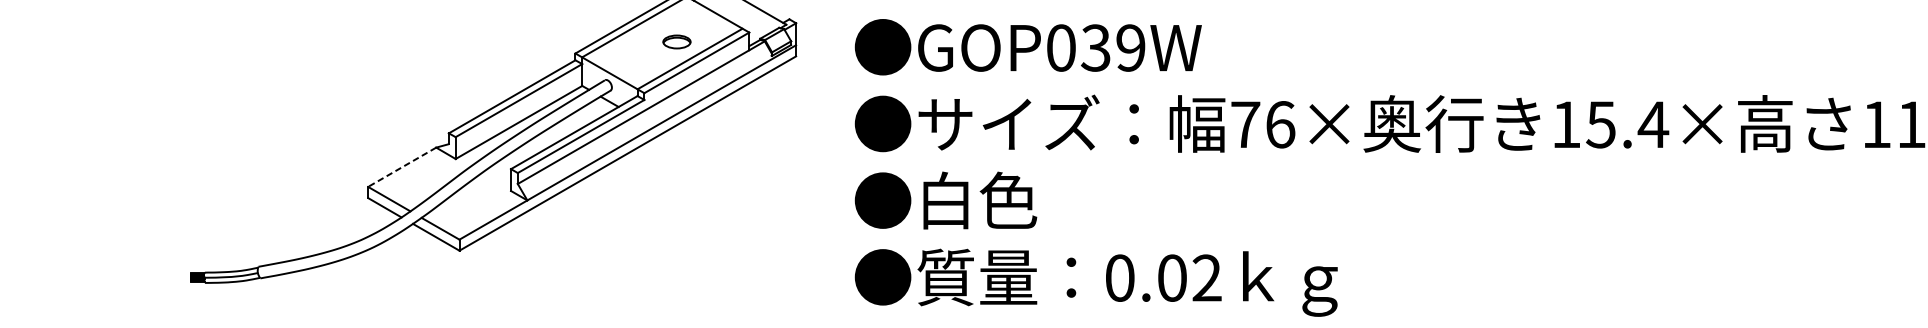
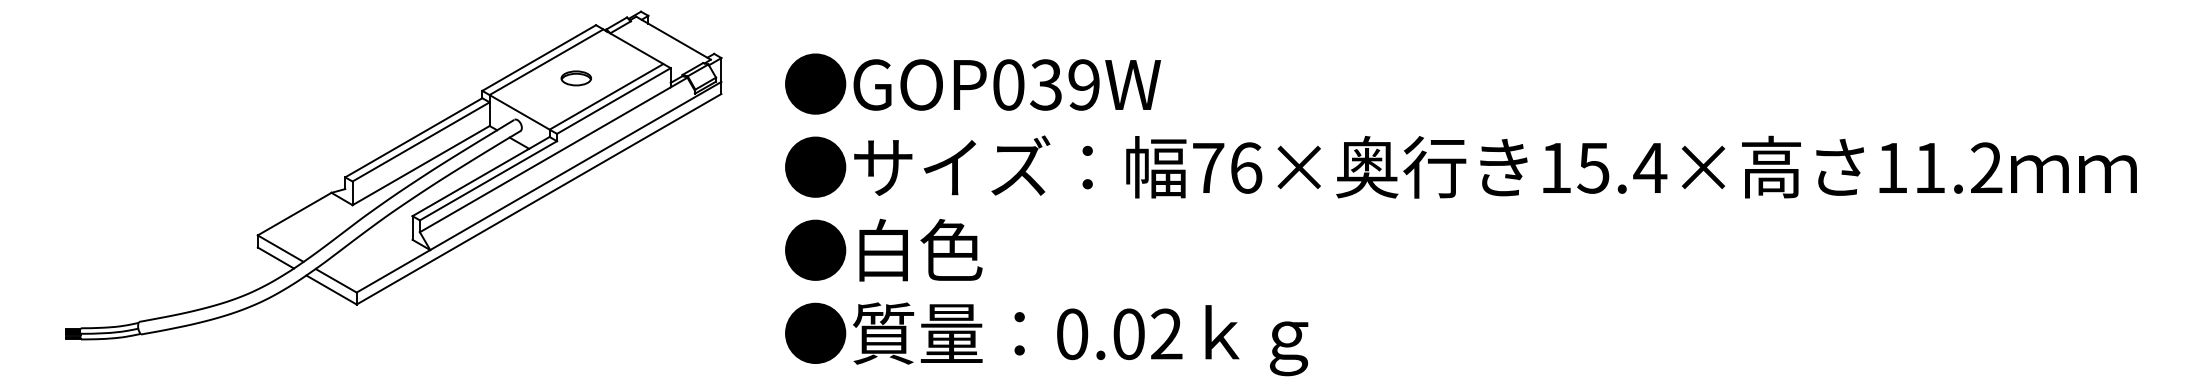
part: (676, 42) -> (575, 78), moved
line: (402, 167) -> (294, 214), dashed -> solid

